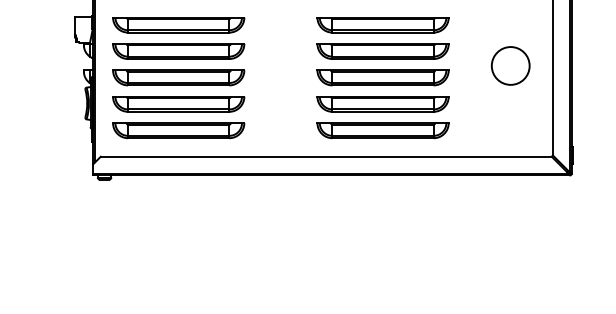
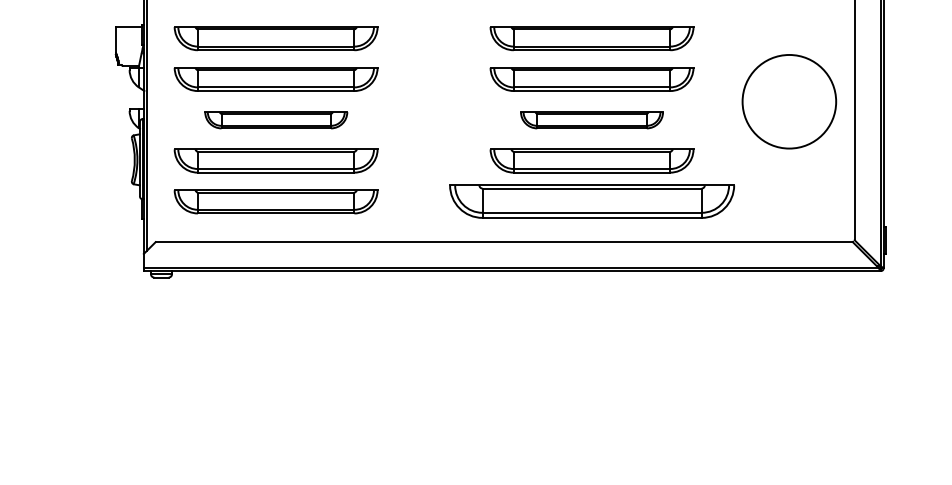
circle: (510, 65) -> (789, 101), size x1.6
part: (178, 77) -> (275, 119), size x0.7
part: (382, 77) -> (591, 119), size x0.7
part: (382, 130) -> (591, 201), size x1.4

